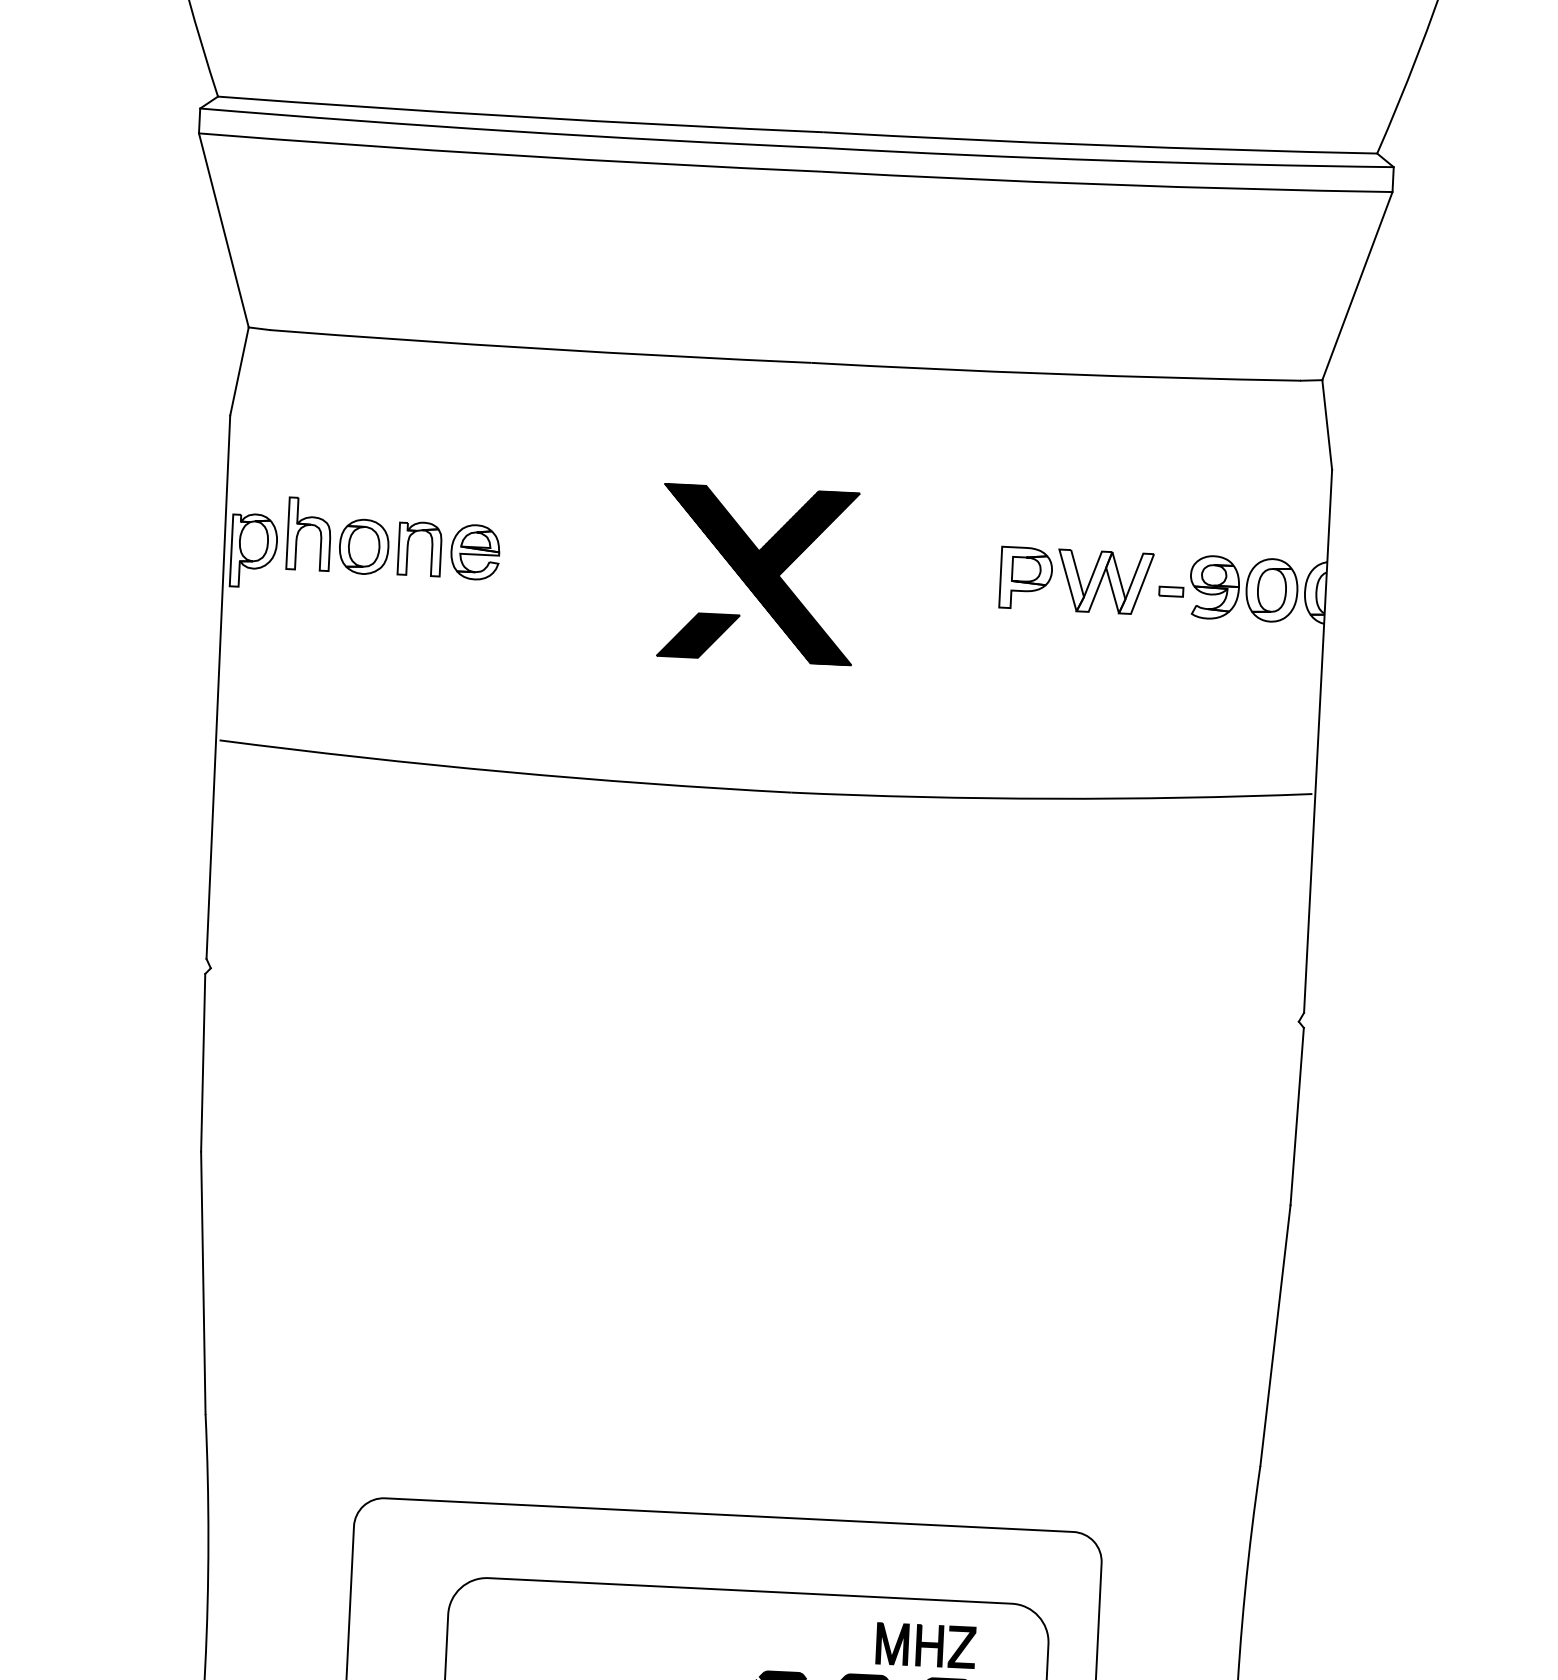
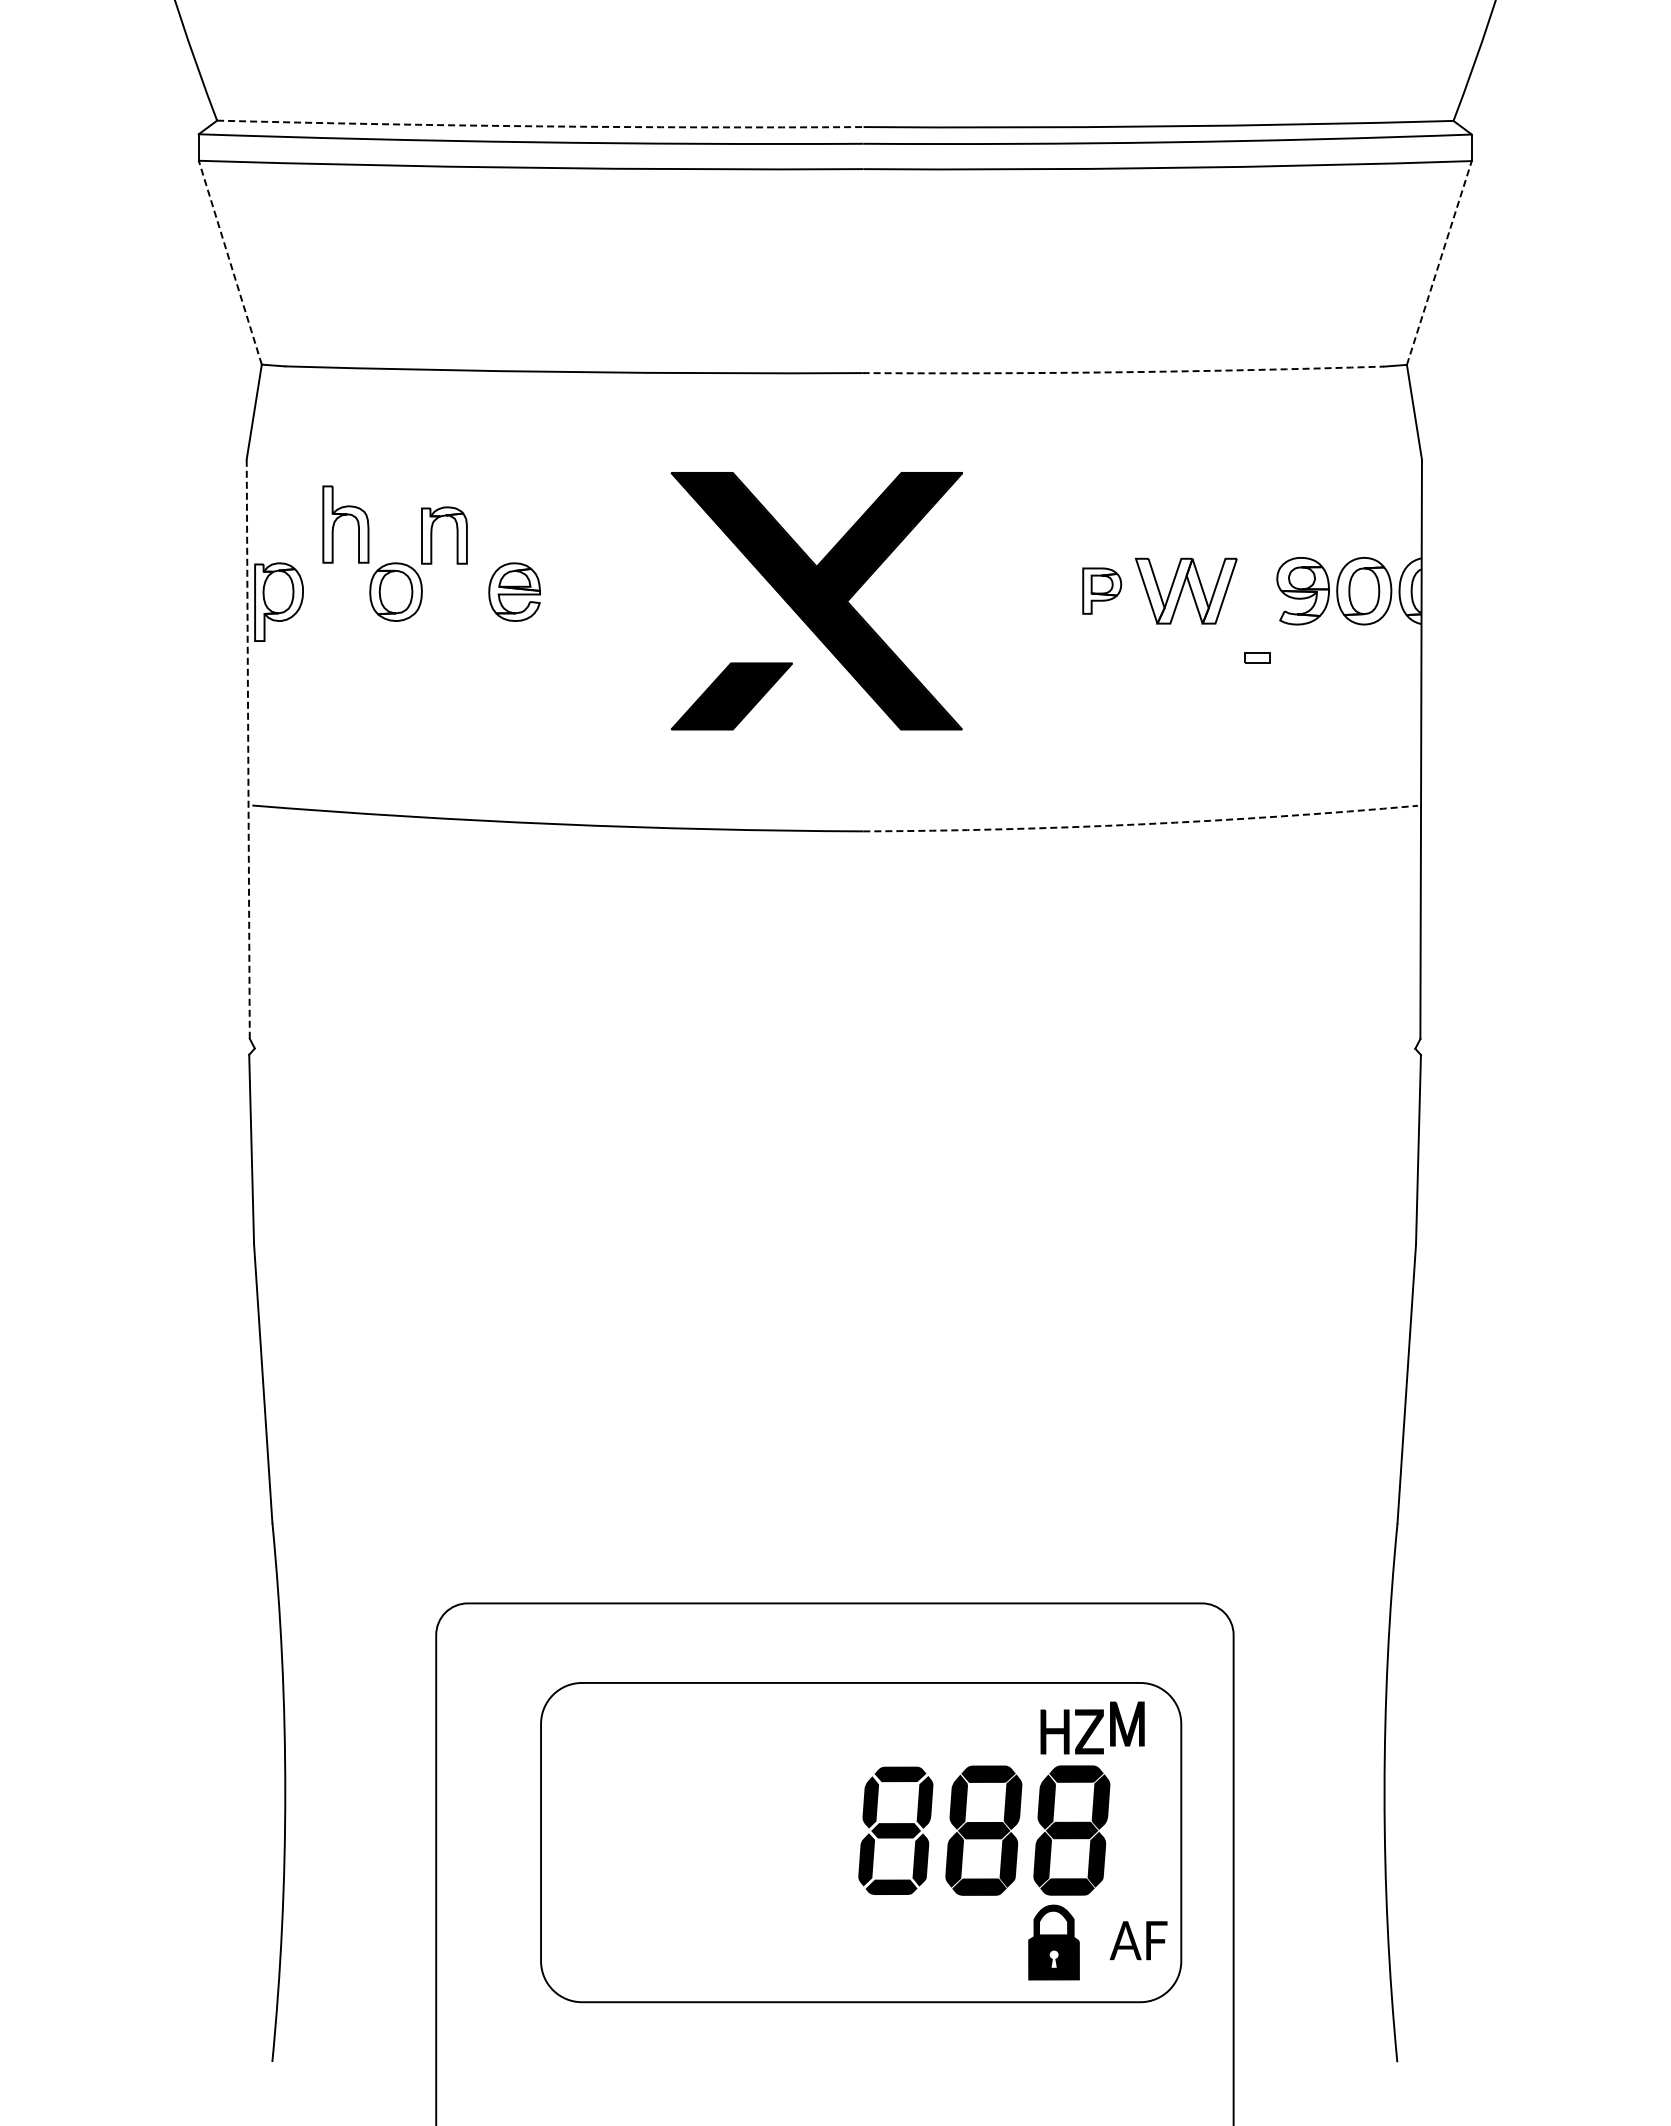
arc: (520, 116) -> (540, 126), solid -> dashed
line: (224, 230) -> (230, 262), solid -> dashed
line: (1357, 285) -> (1439, 262), solid -> dashed
arc: (1056, 374) -> (1123, 372), solid -> dashed
part: (306, 526) -> (342, 516), moved
part: (408, 548) -> (432, 535), moved
part: (757, 573) -> (816, 600), size x1.4
part: (1026, 577) -> (1102, 590), size x0.7
part: (1171, 591) -> (1257, 657), moved
line: (218, 687) -> (248, 749), solid -> dashed
arc: (1051, 798) -> (1140, 824), solid -> dashed
part: (892, 1643) -> (1127, 1723), moved

